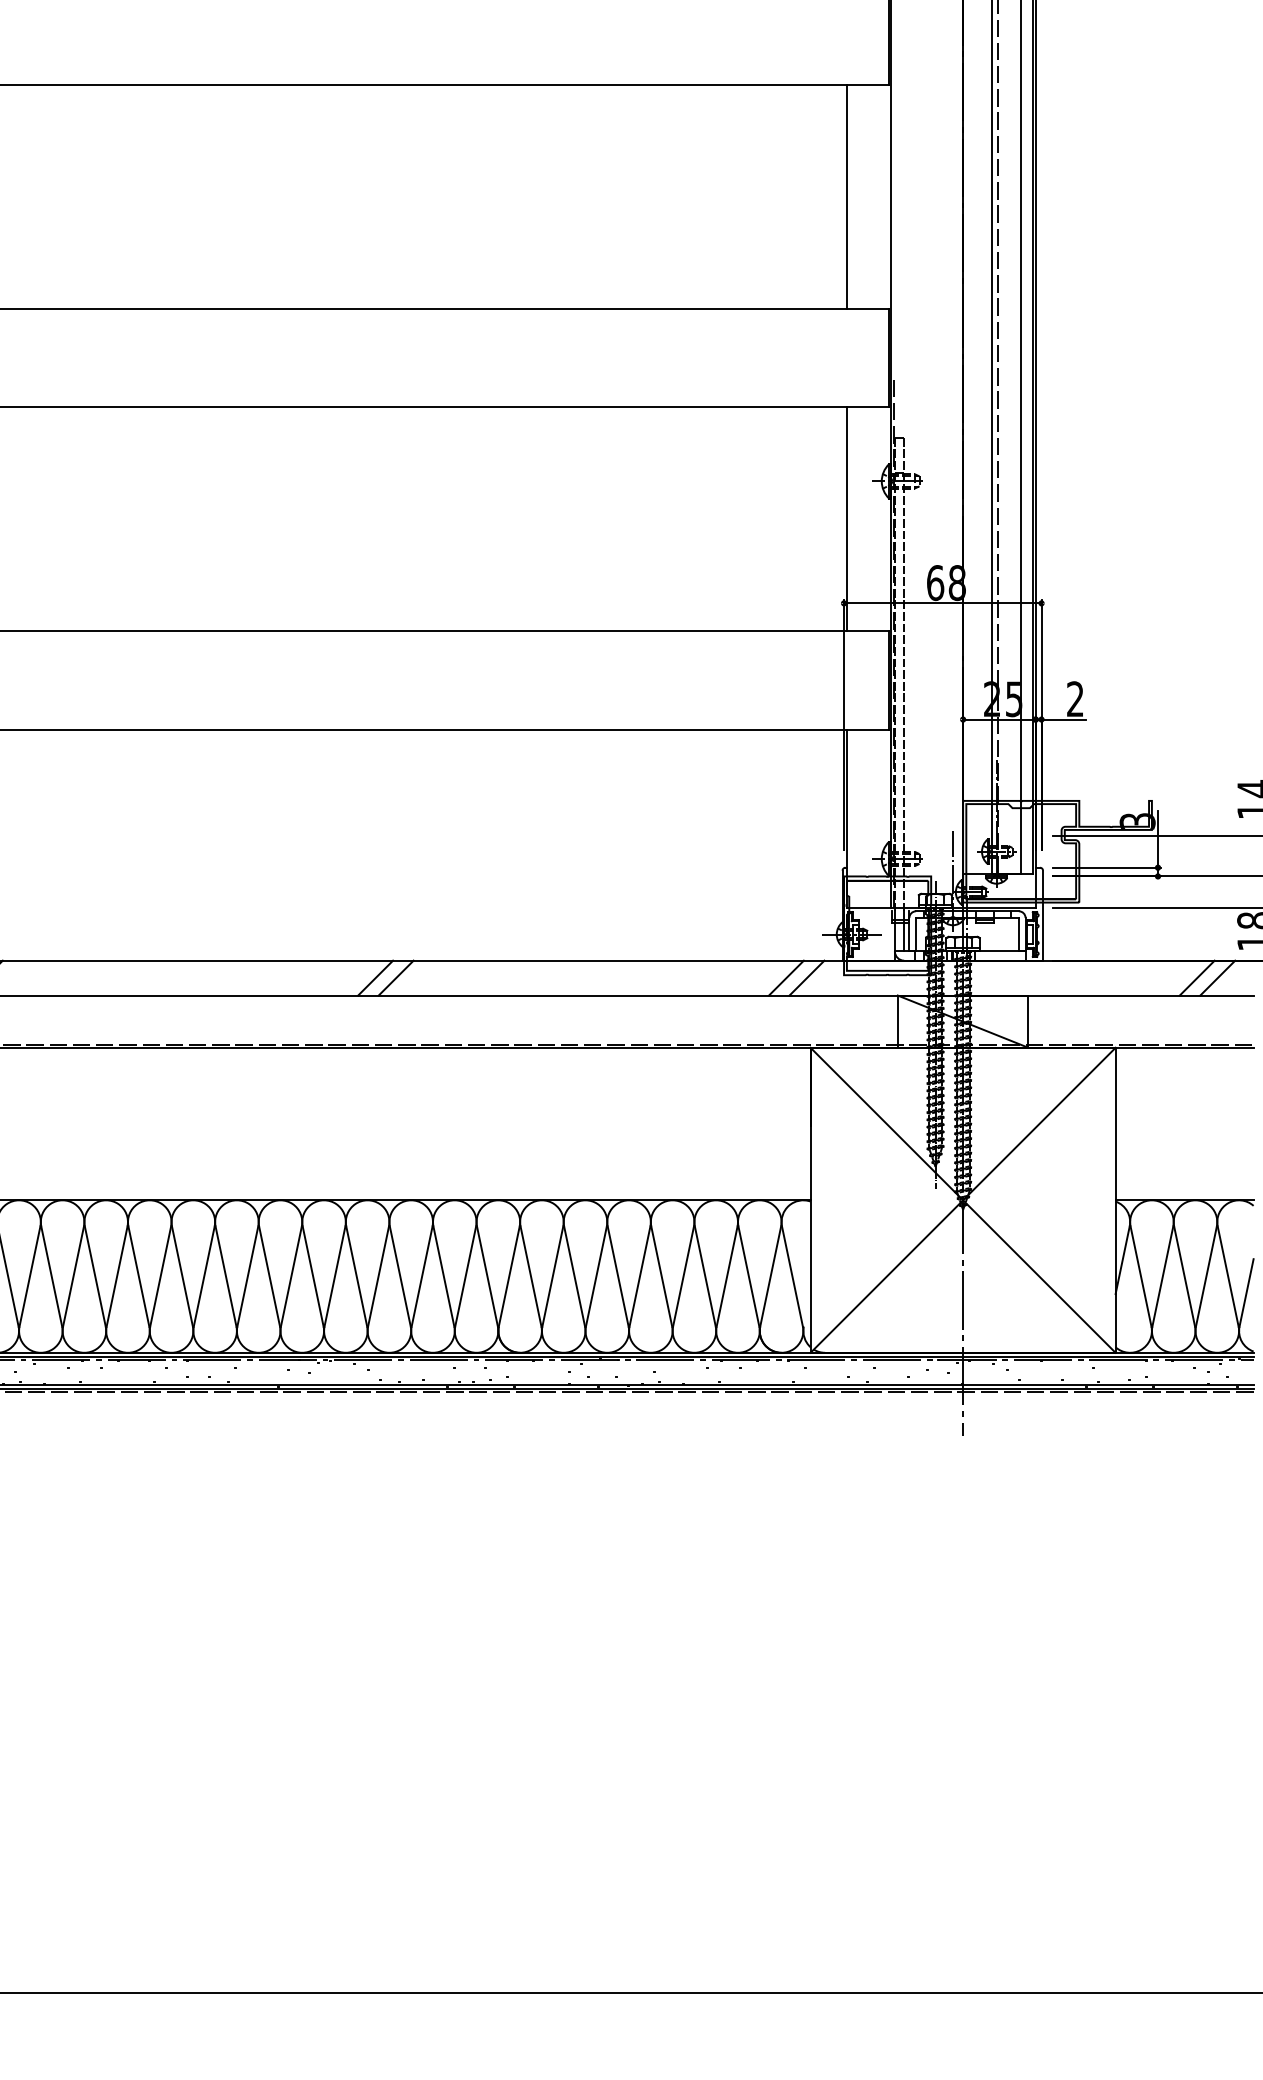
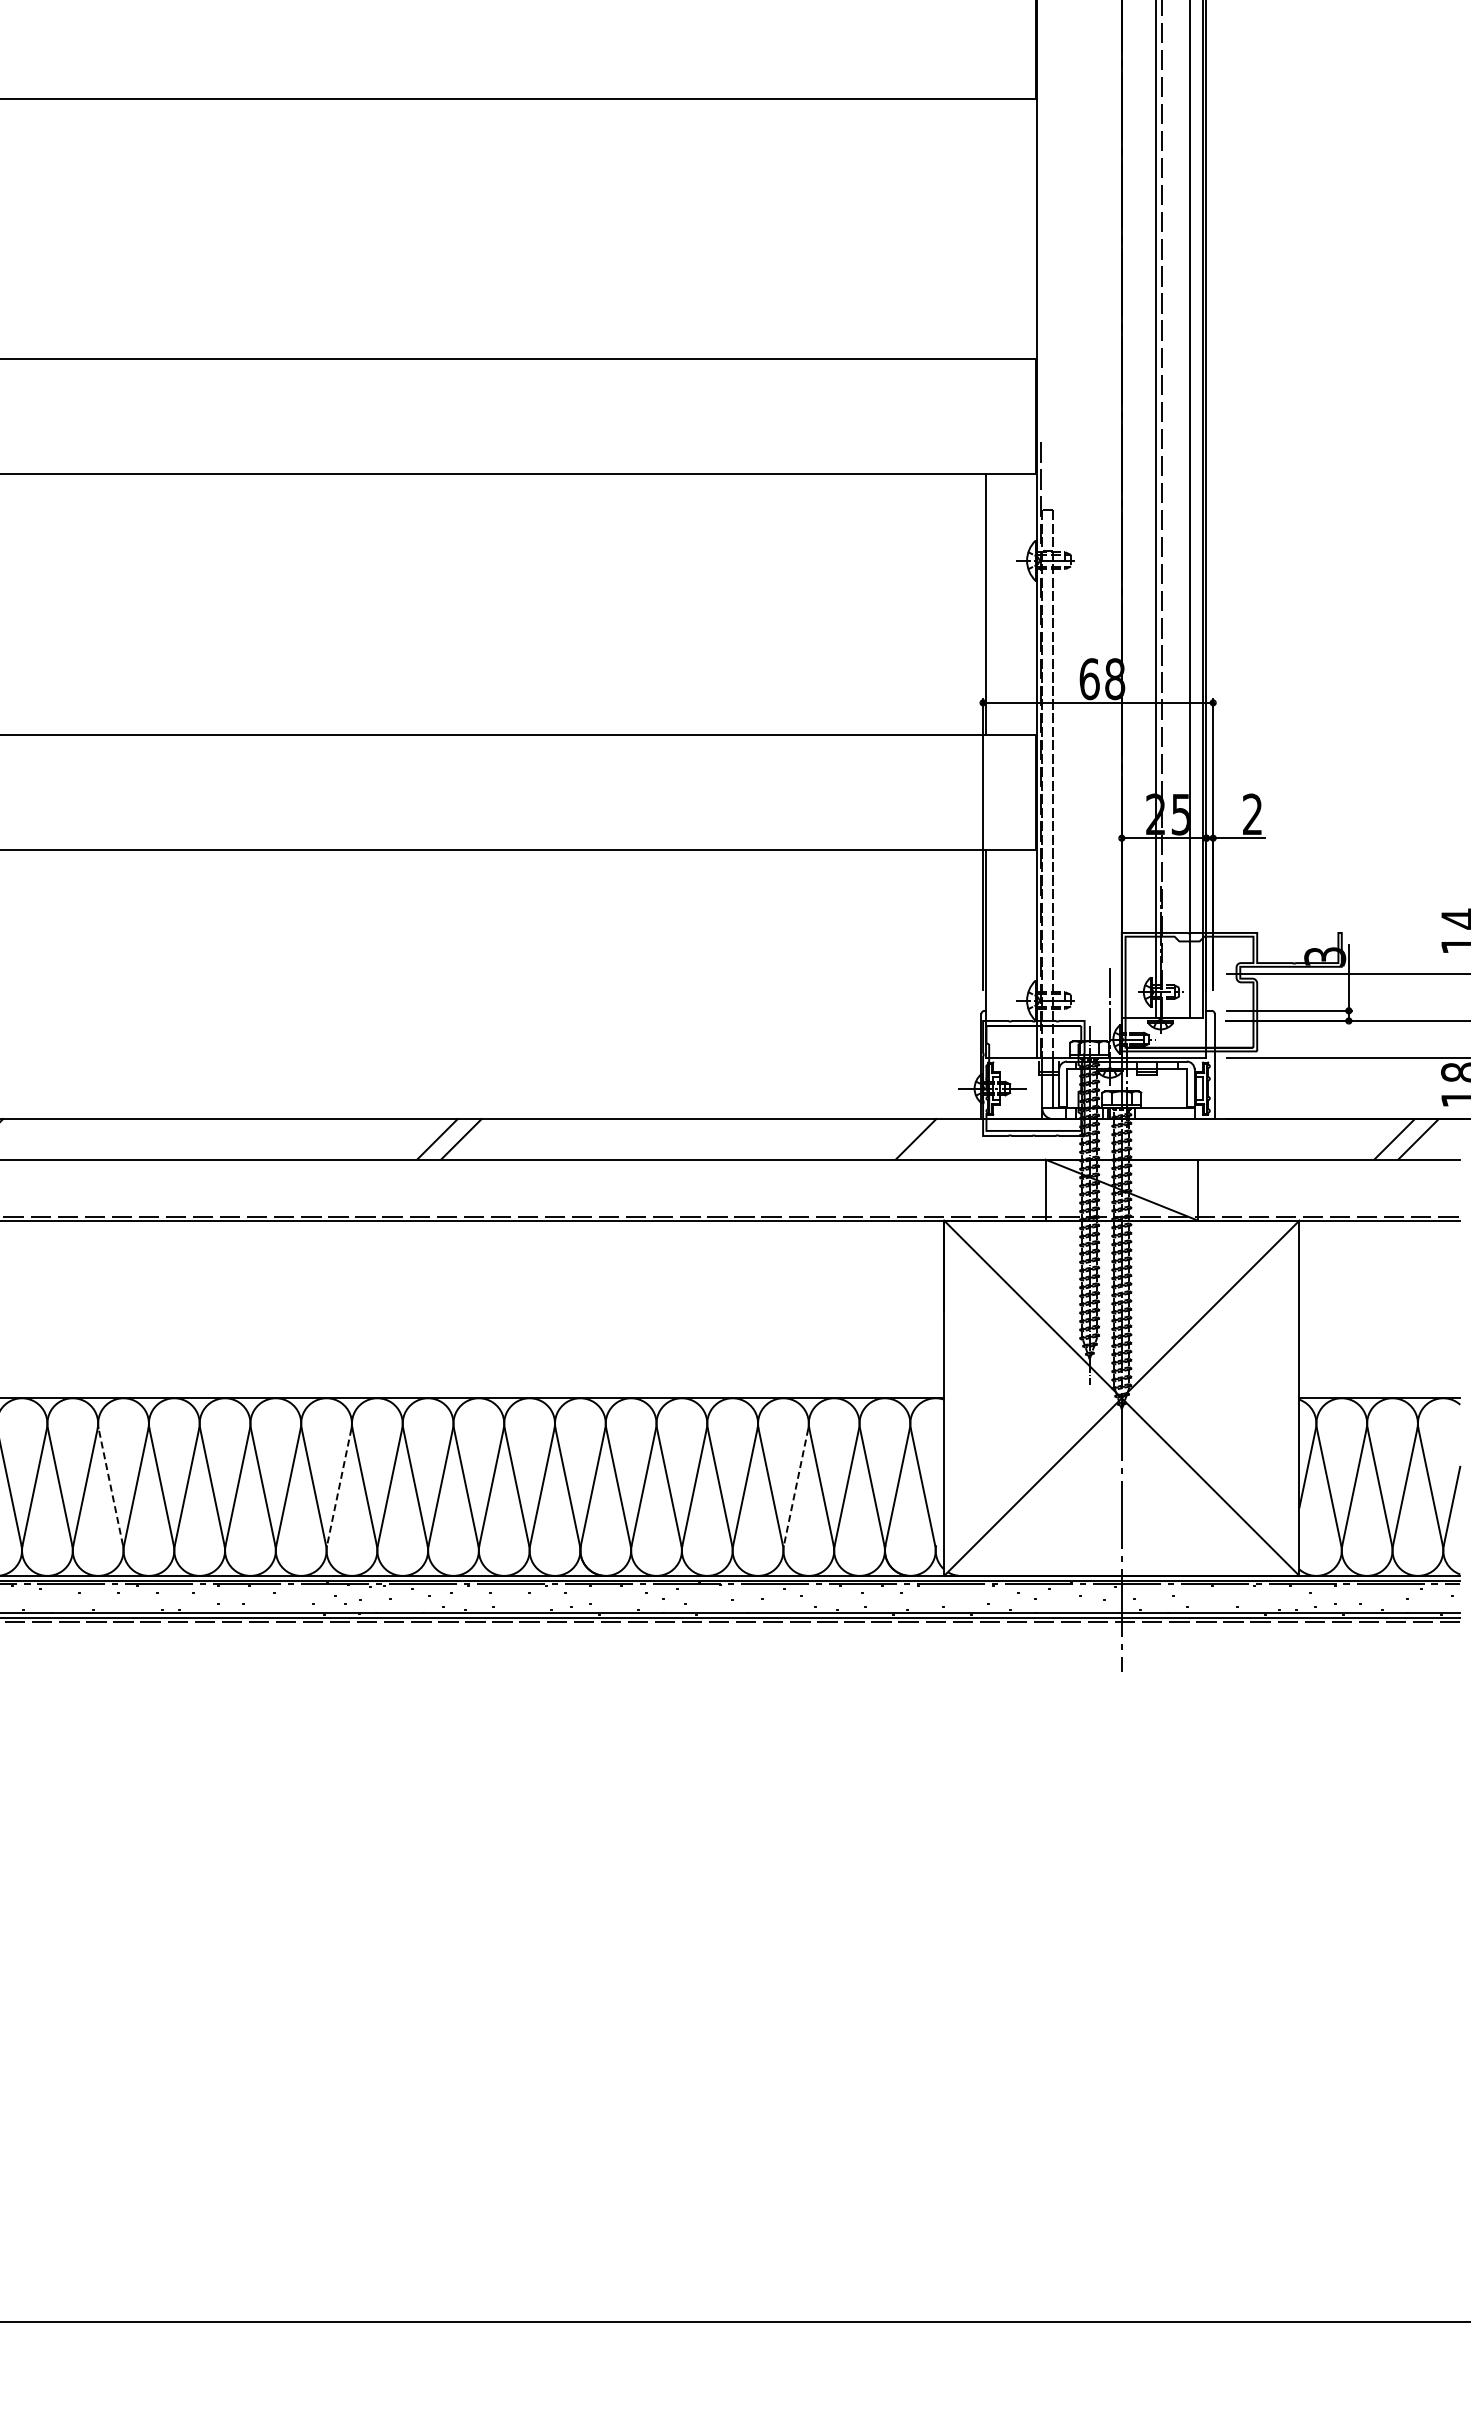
line: (846, 196) -> (986, 228), removed
line: (806, 978) -> (939, 1139), removed
line: (94, 1276) -> (110, 1487), solid -> dashed
line: (291, 1276) -> (339, 1487), solid -> dashed
line: (683, 1276) -> (796, 1487), solid -> dashed

